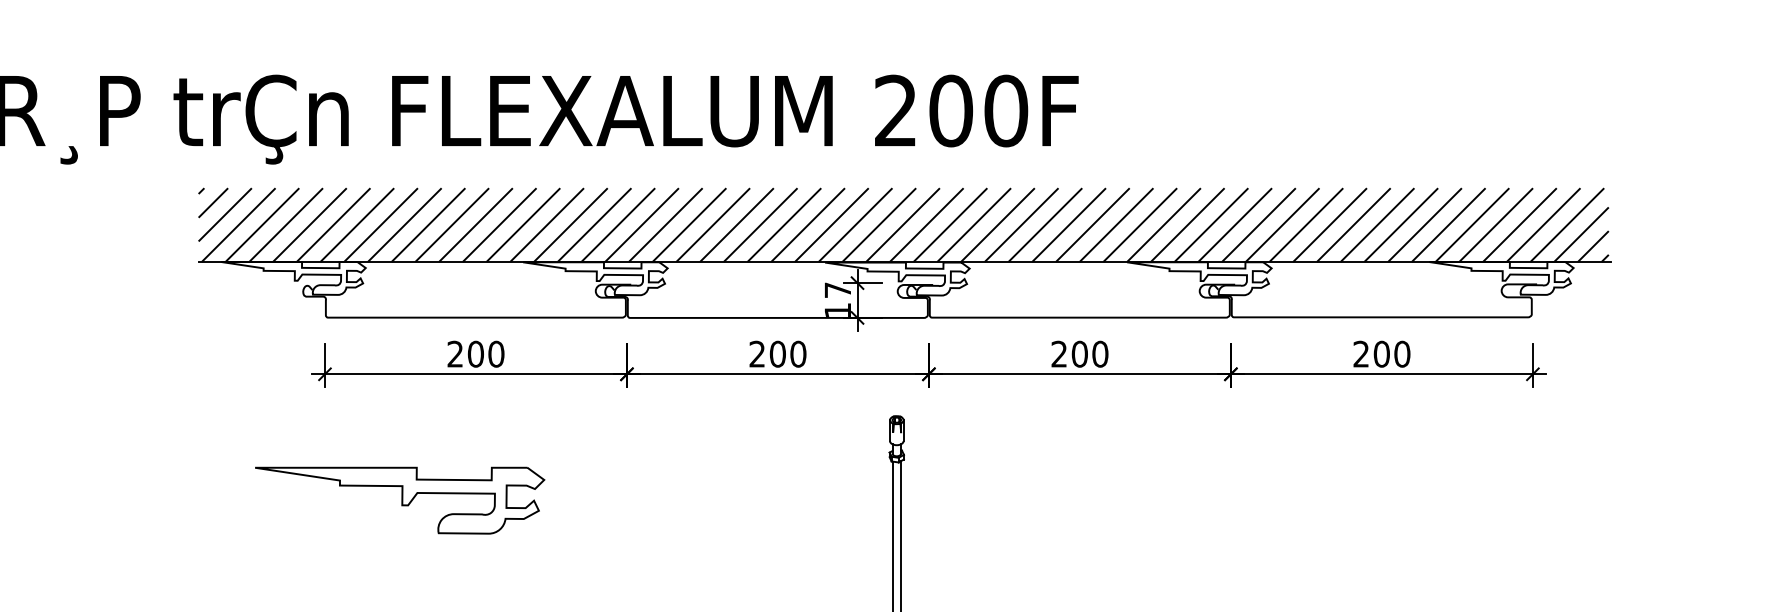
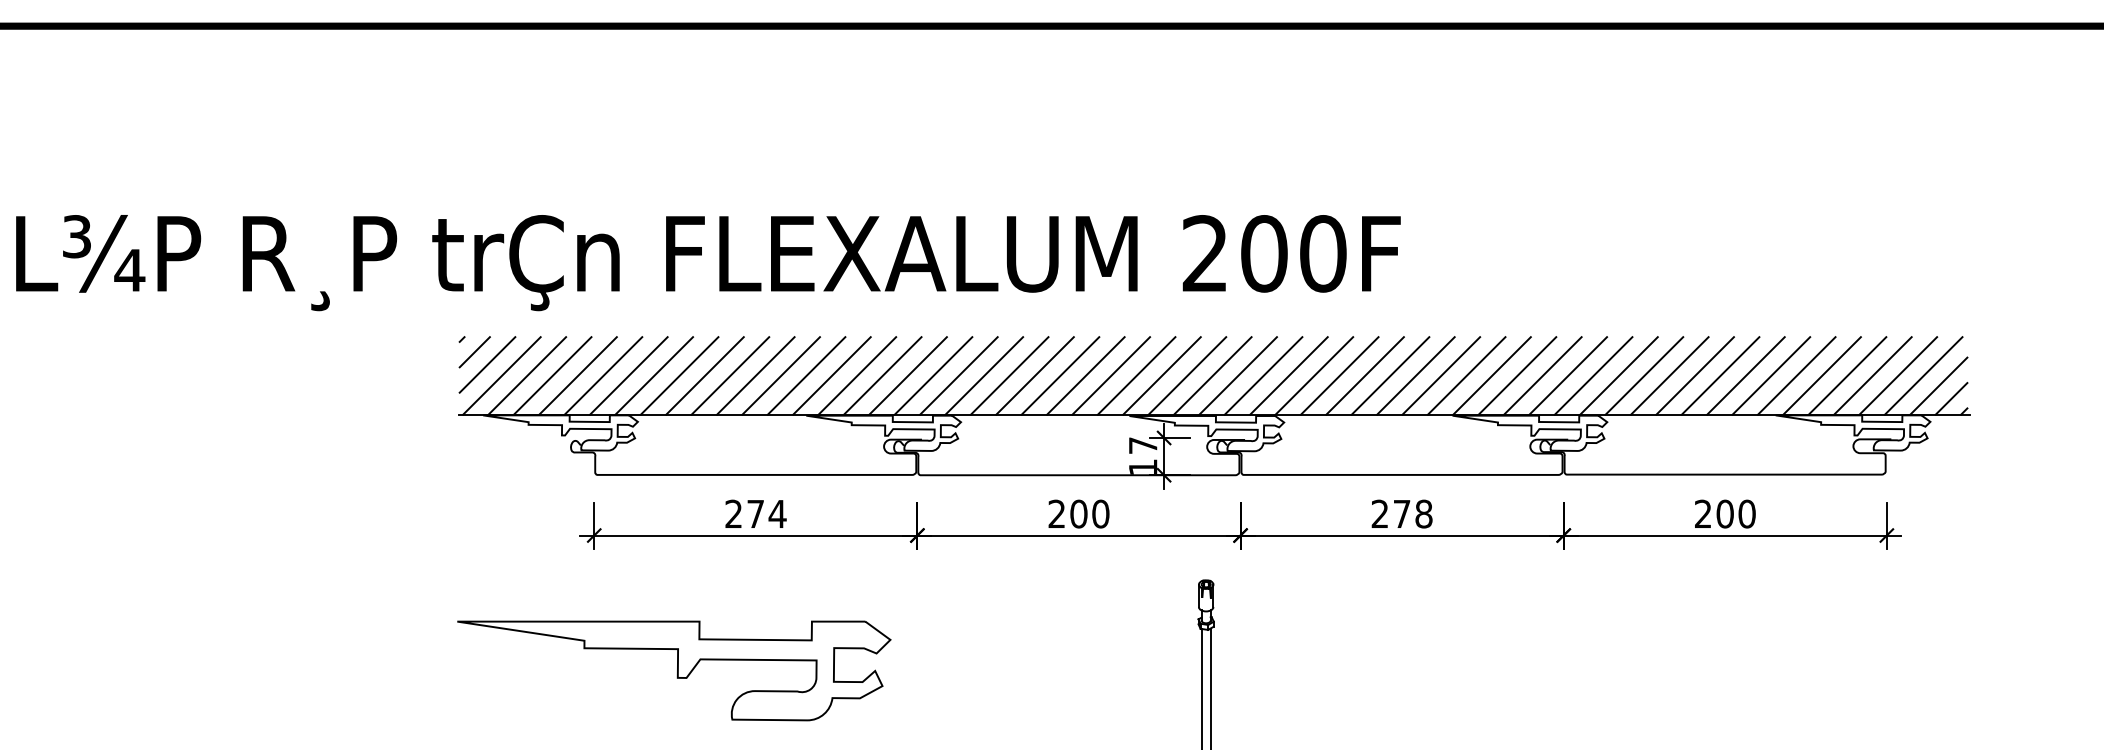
text: (485, 353) -> (766, 513), 200 -> 274
text: (1089, 353) -> (1412, 513), 200 -> 278
part: (399, 500) -> (674, 670), size x1.4

